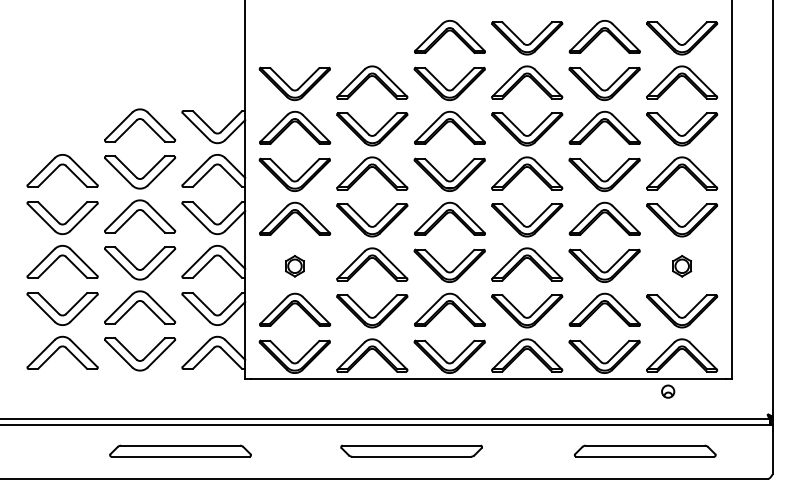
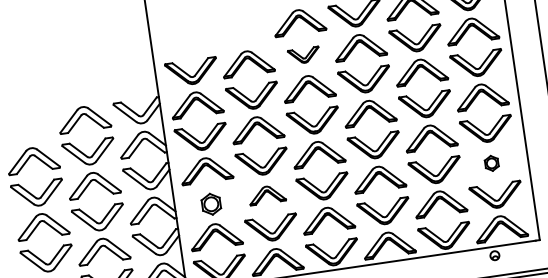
part: (449, 83) -> (303, 55), size x0.6
part: (372, 264) -> (267, 194), size x0.7
part: (294, 266) -> (211, 204), size x1.4

